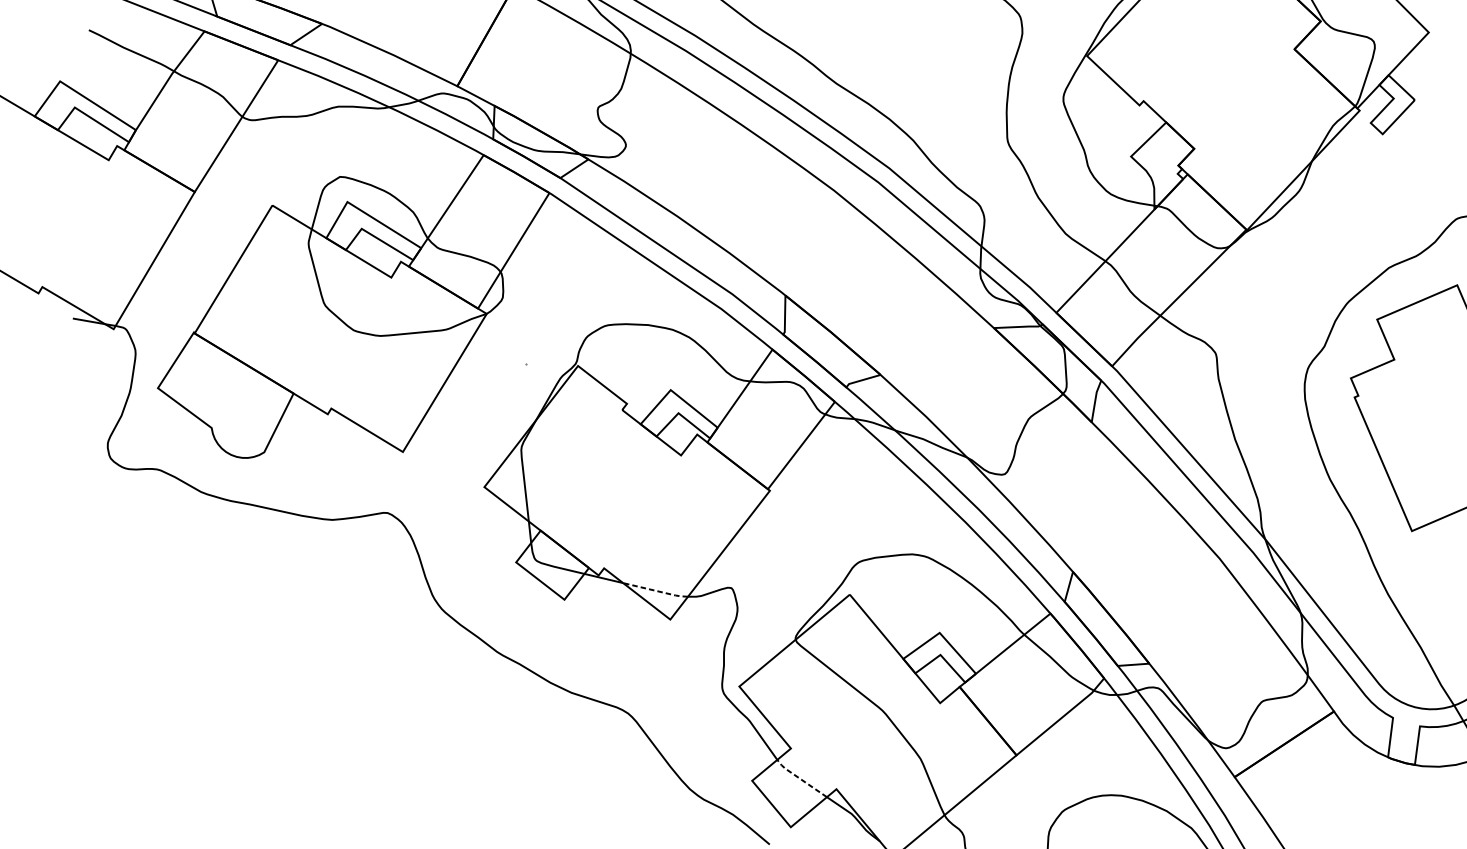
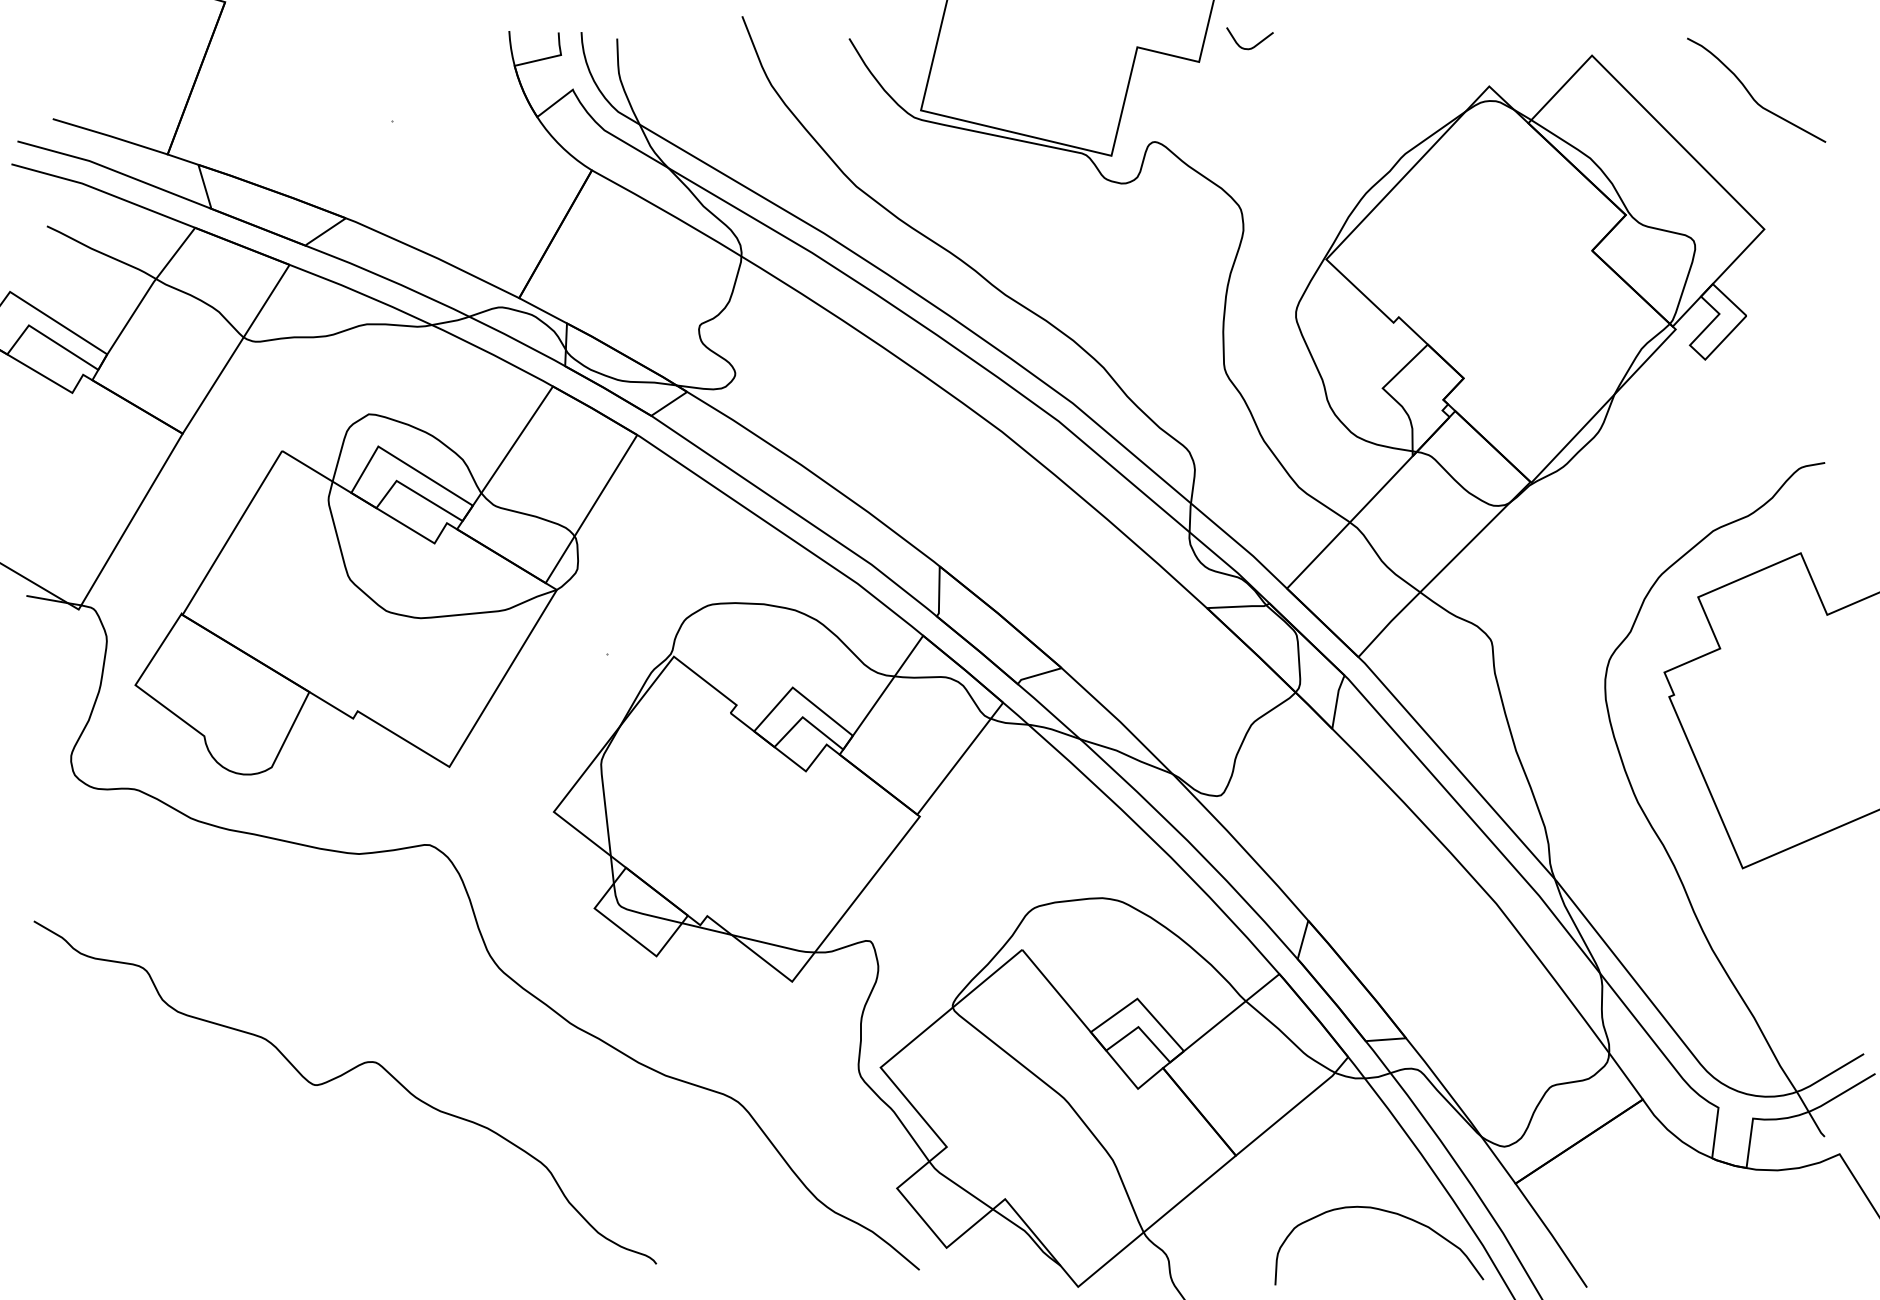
line: (656, 590) -> (774, 944), dashed -> solid
curve: (315, 695) -> (337, 1078), added
line: (800, 778) -> (958, 1185), dashed -> solid

